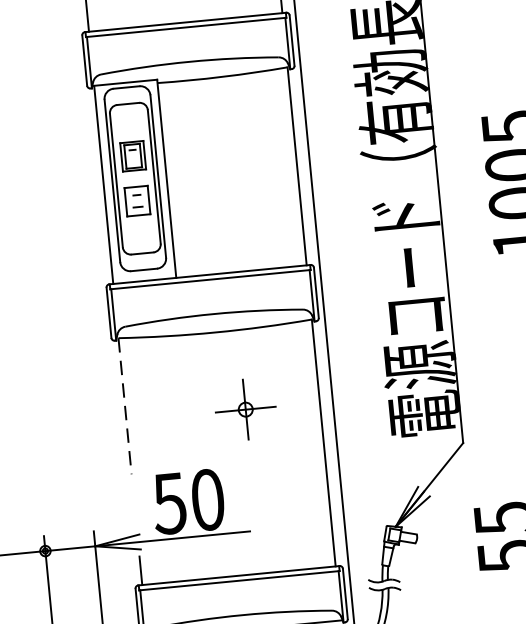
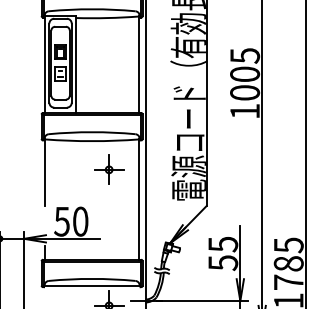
line: (126, 408) -> (45, 173), dashed -> solid
part: (246, 408) -> (109, 169), moved

